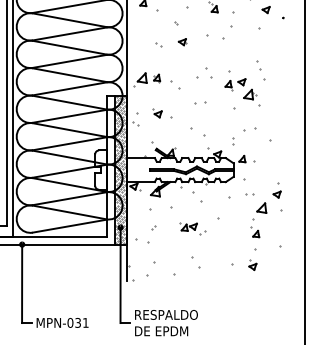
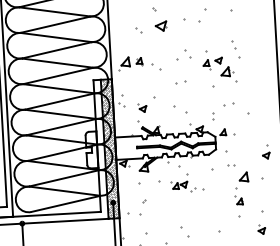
part: (182, 42) -> (161, 26), size x1.6
part: (157, 113) -> (142, 108), moved
part: (276, 190) -> (265, 151), moved
part: (192, 228) -> (183, 186), moved
part: (252, 264) -> (261, 228), moved

